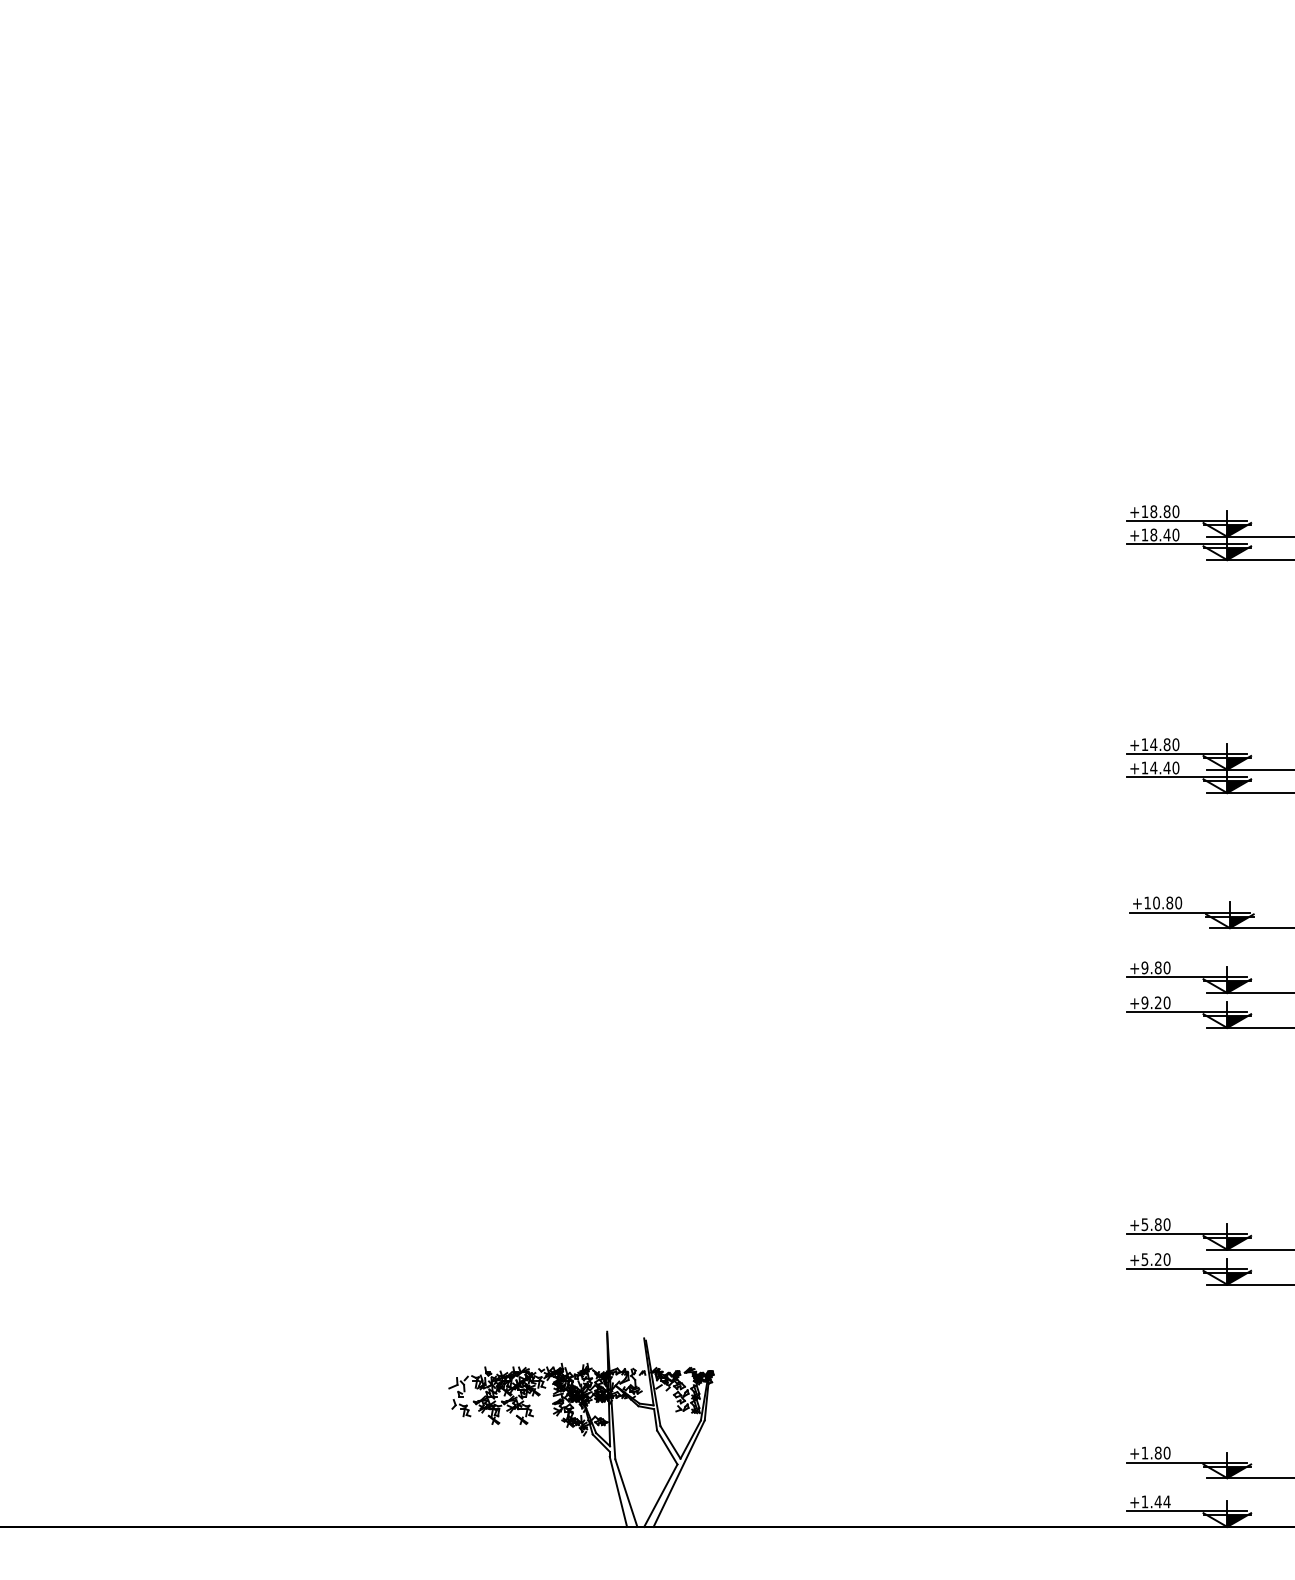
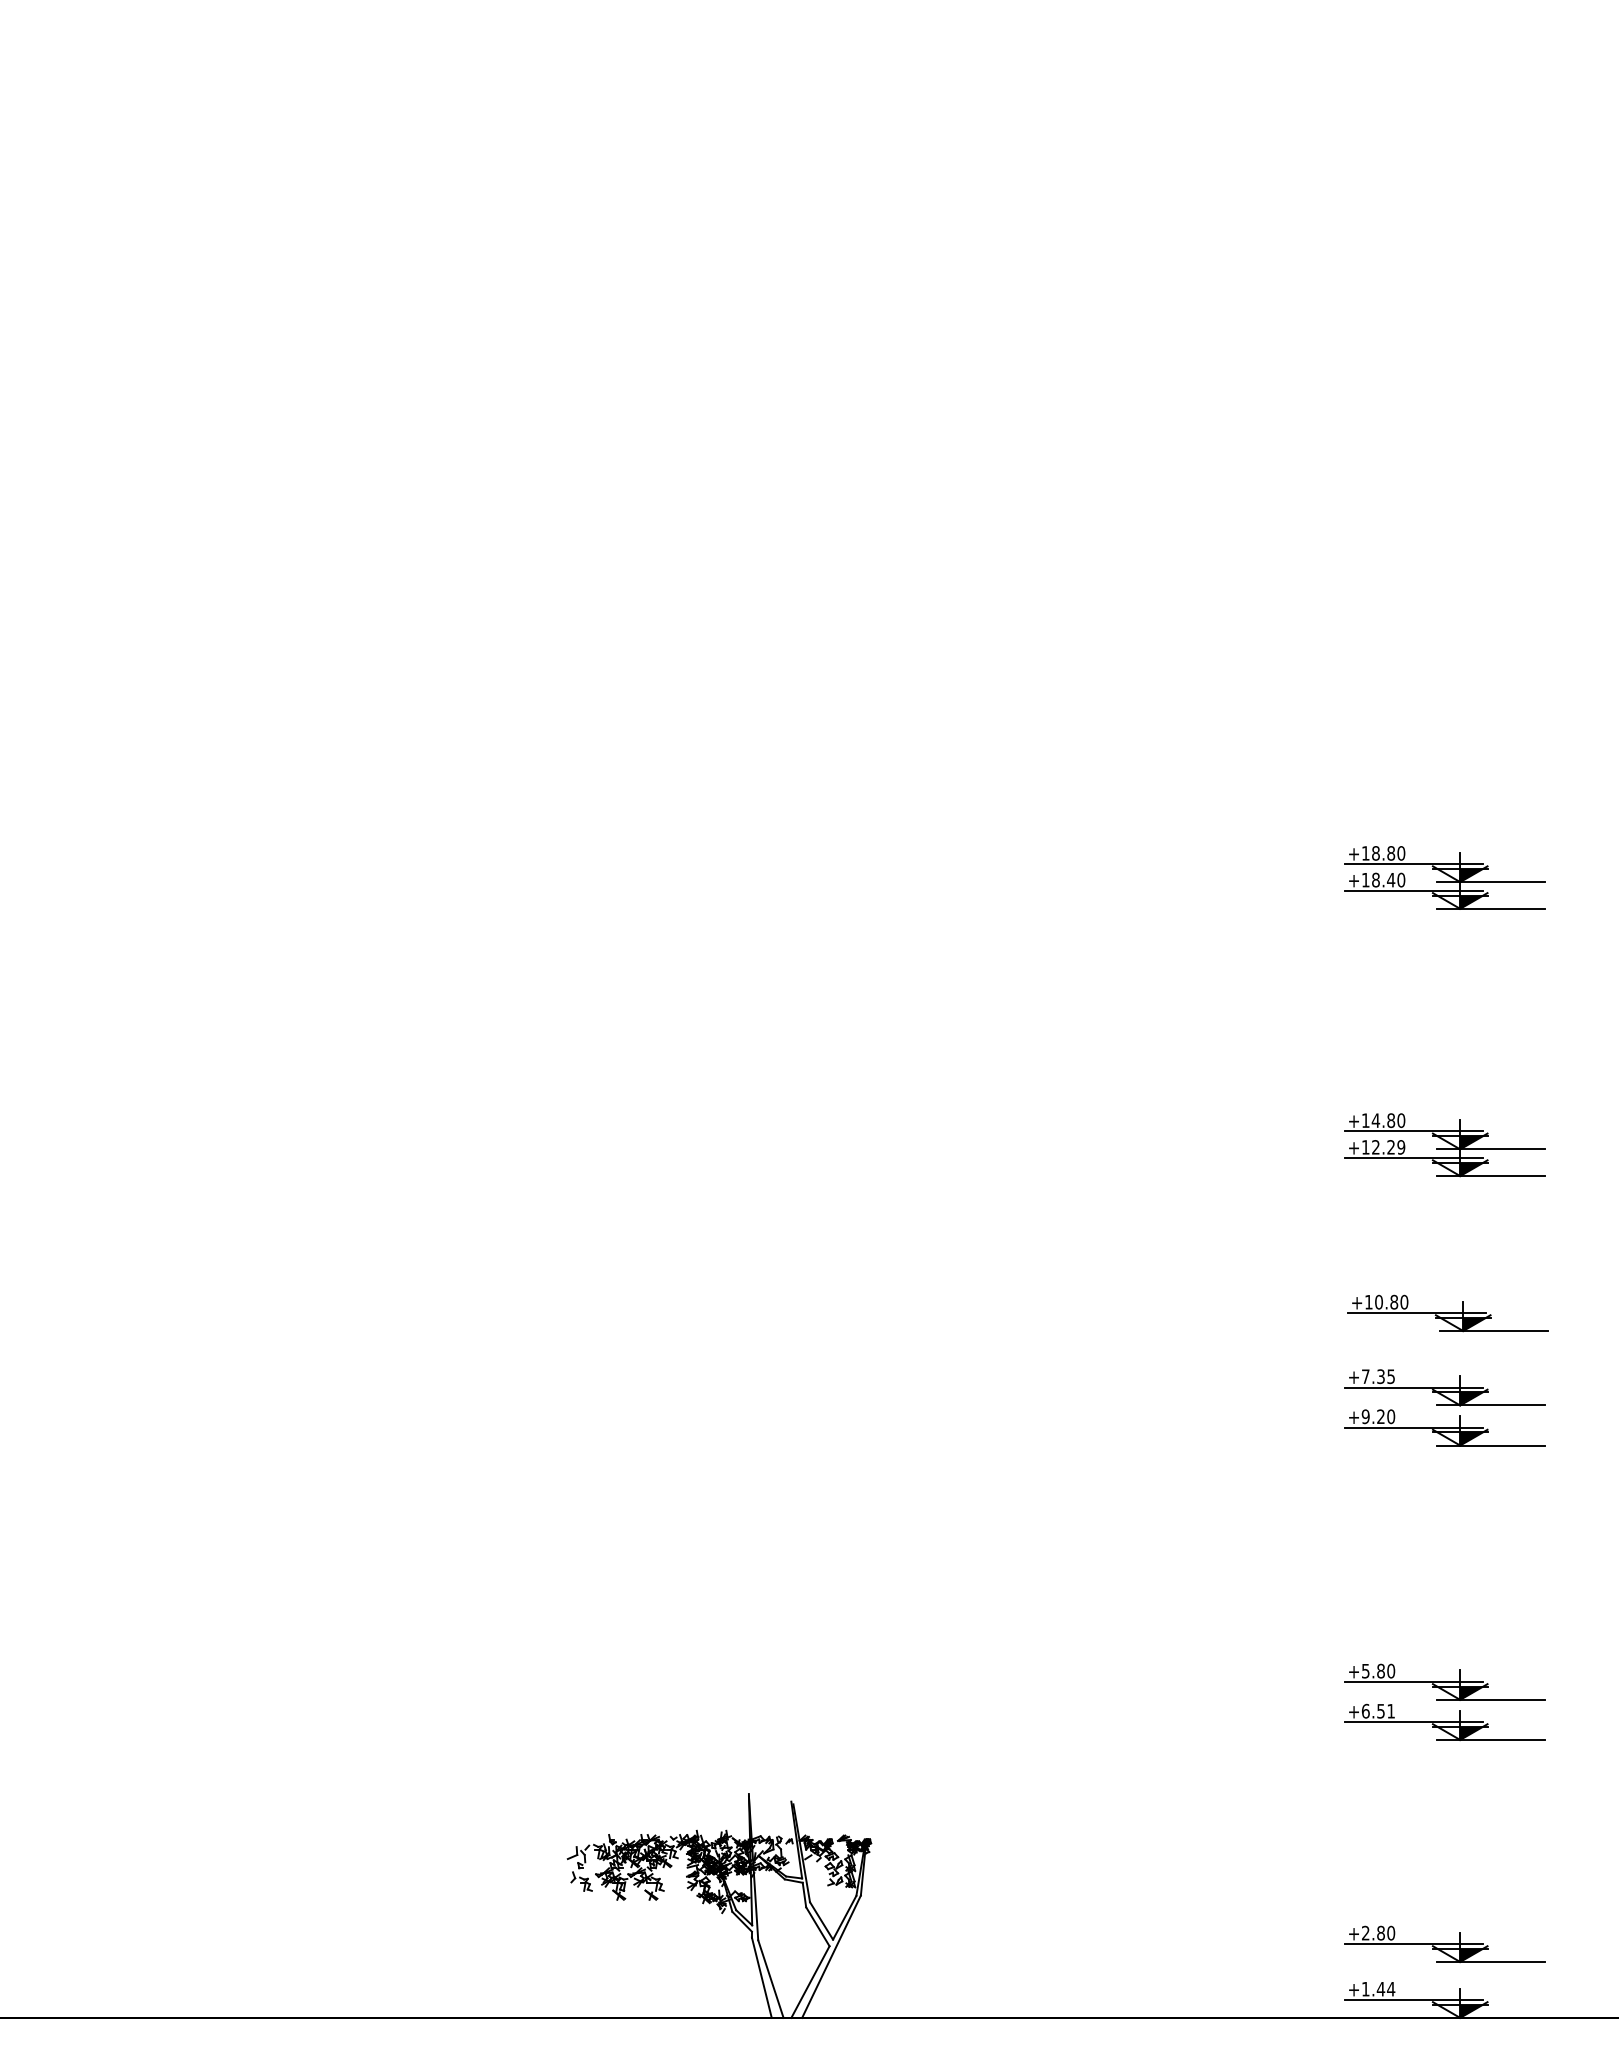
text: (1164, 768) -> (1388, 1147), +14.40 -> +12.29
text: (1156, 967) -> (1378, 1376), +9.80 -> +7.35
text: (1156, 1258) -> (1378, 1710), +5.20 -> +6.51
text: (1144, 1452) -> (1365, 1932), +1.80 -> +2.80

